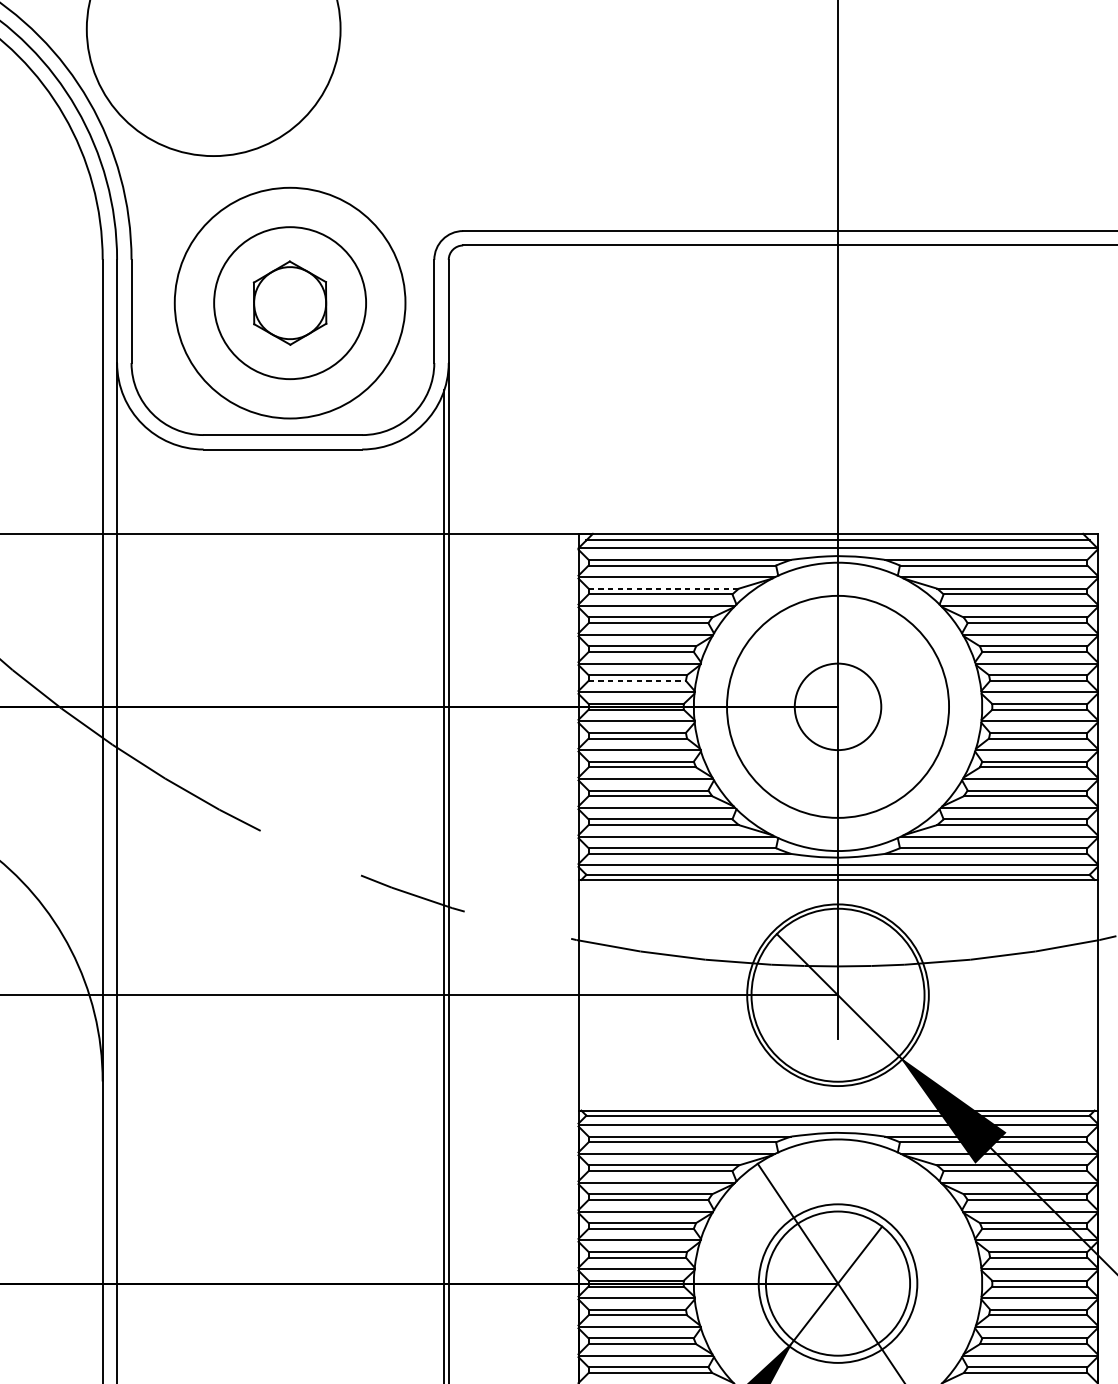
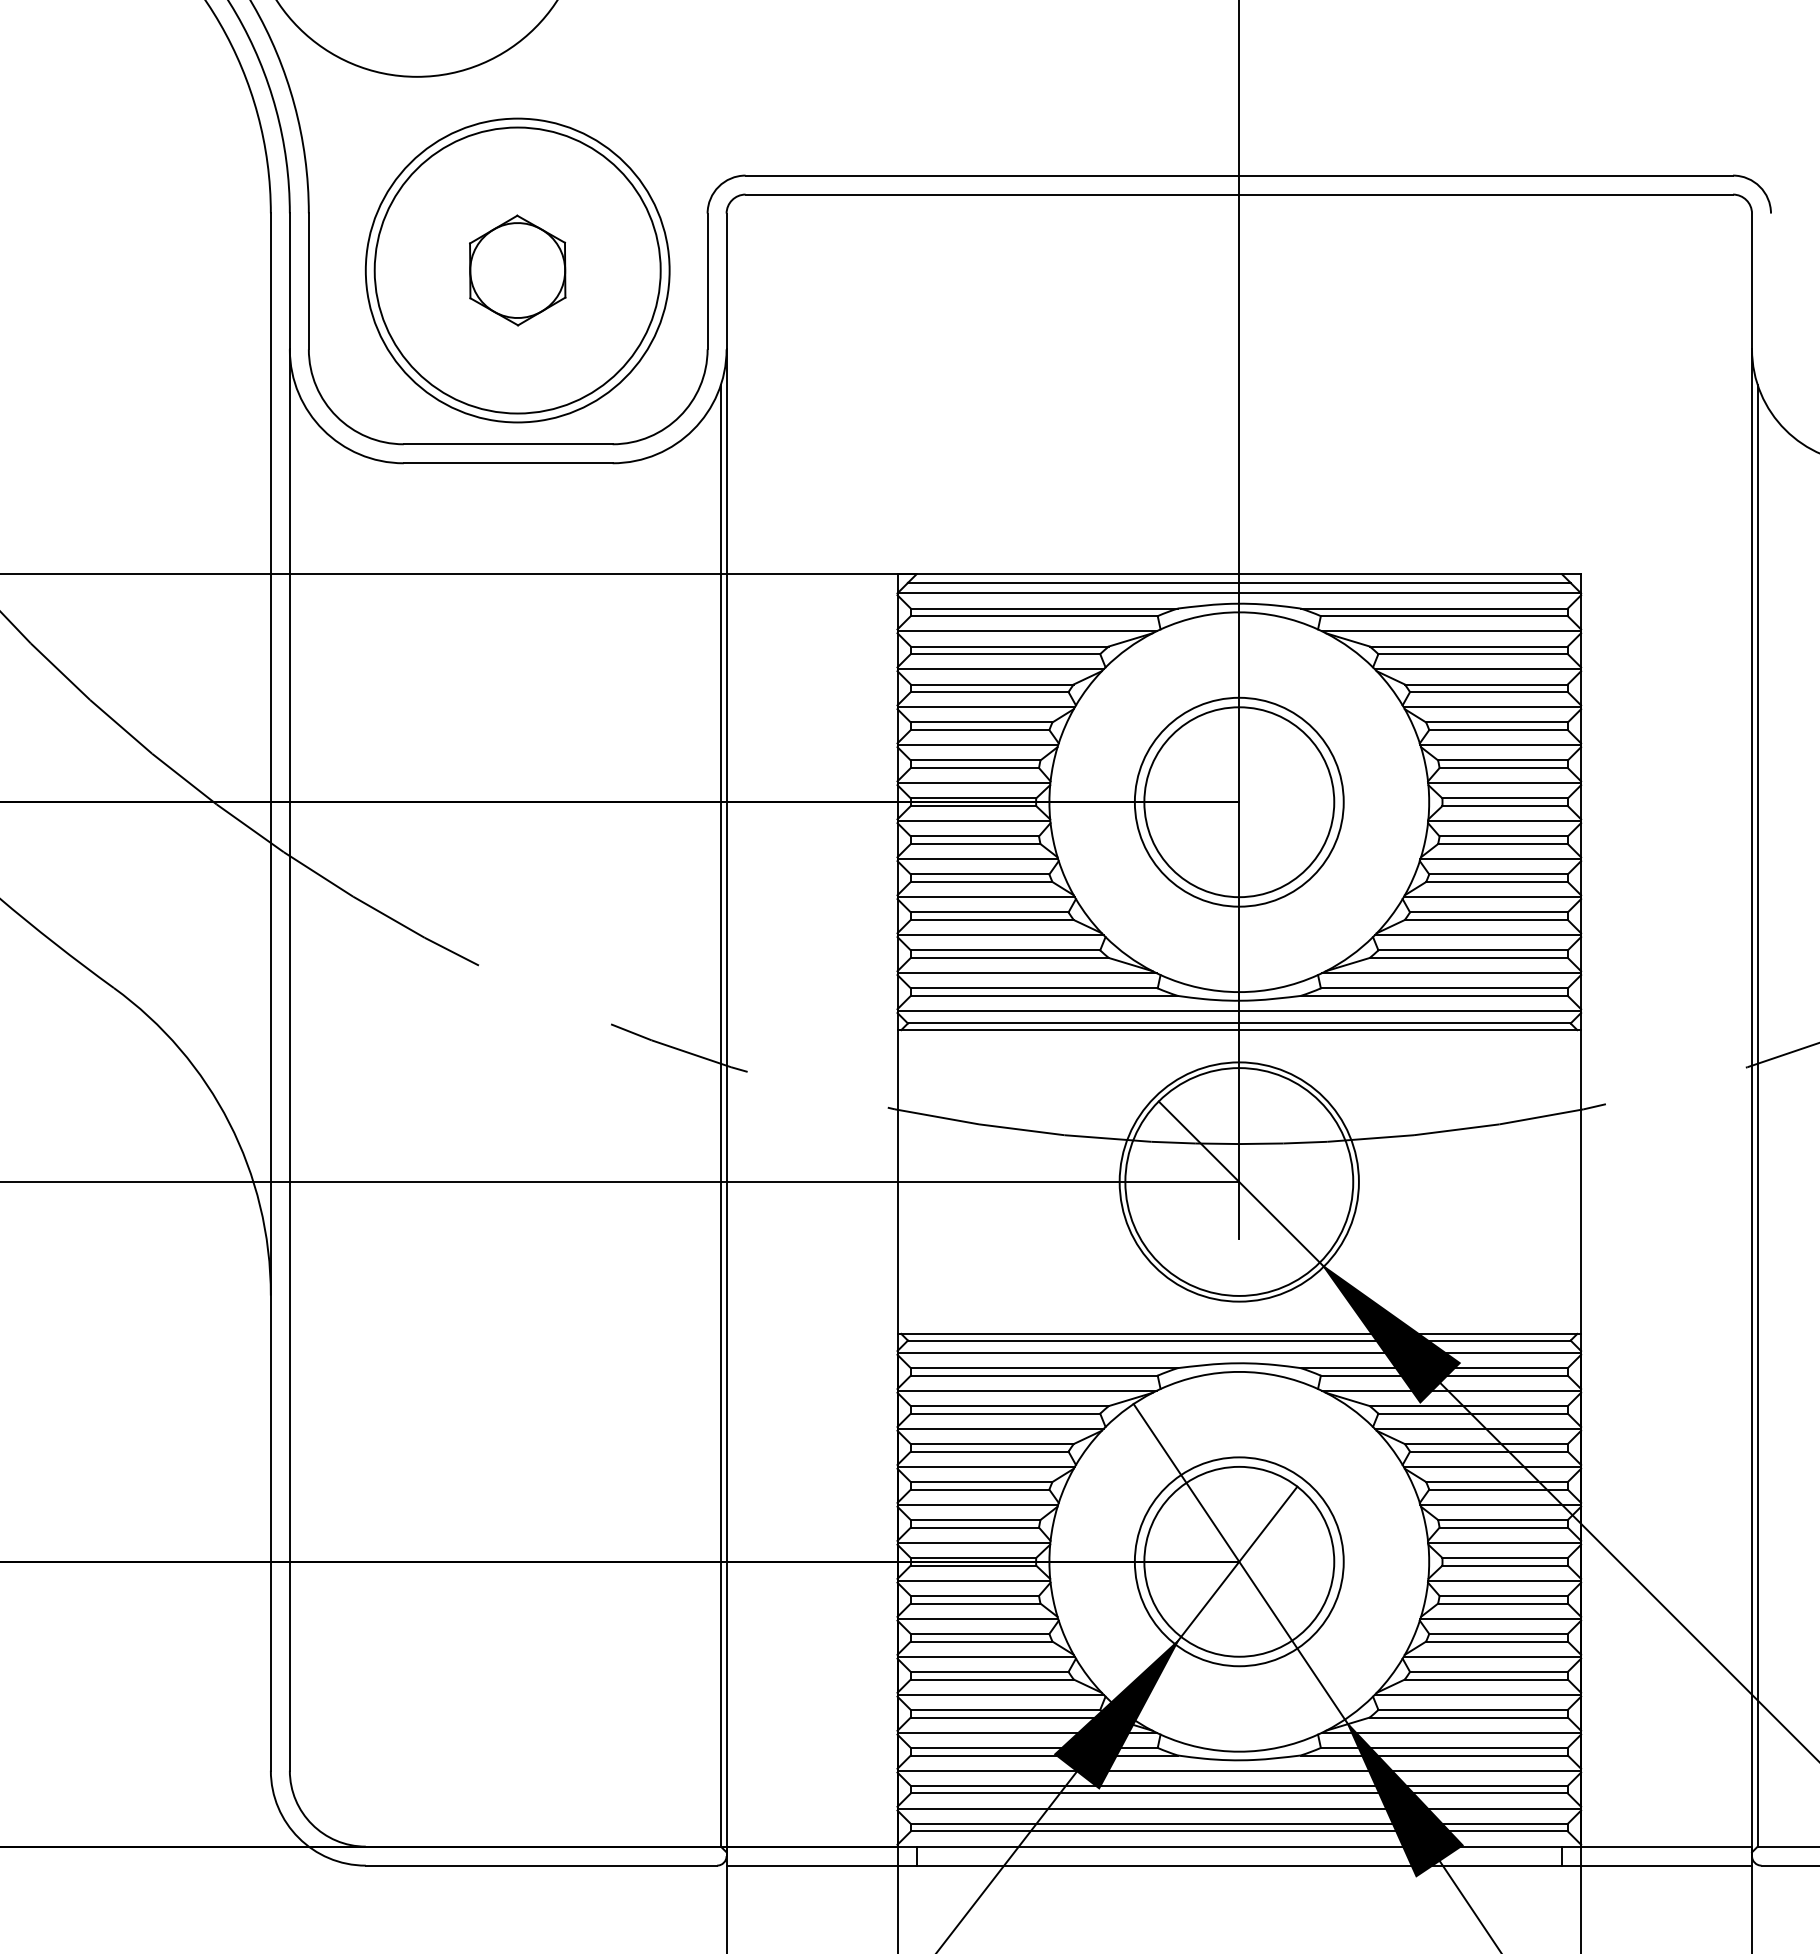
circle: (289, 303) -> (517, 270), size x1.43
line: (663, 588) -> (1009, 646), dashed -> solid
line: (637, 681) -> (975, 768), dashed -> solid
circle: (837, 706) -> (1238, 801), size x0.71
circle: (838, 707) -> (1239, 802), size x1.67

